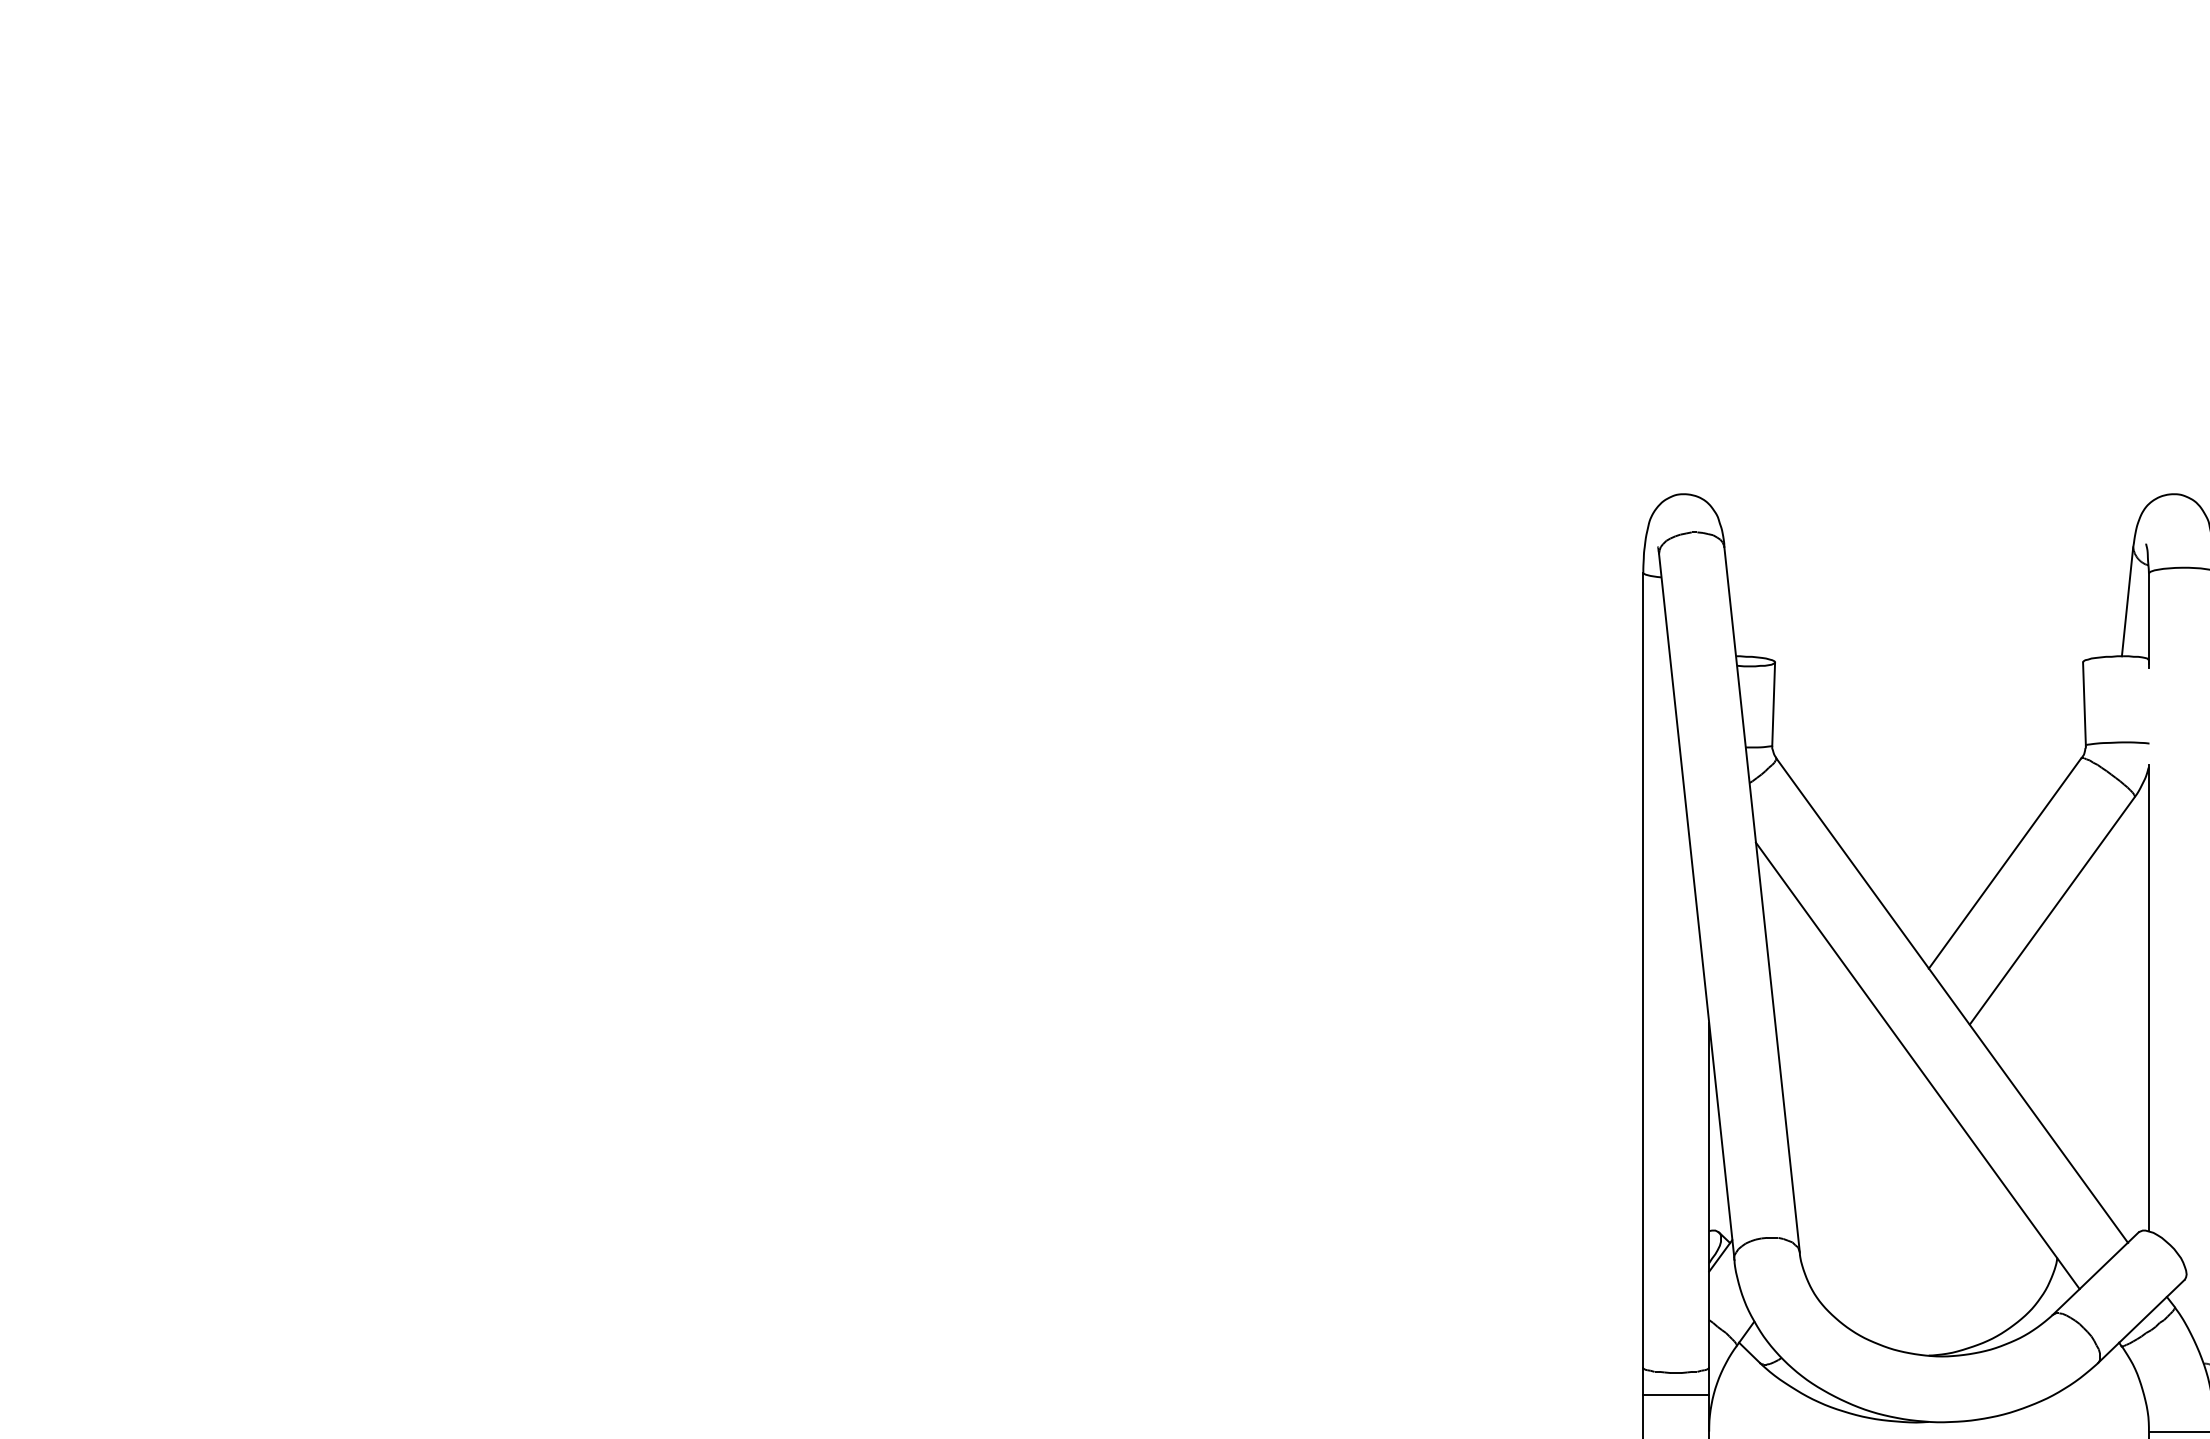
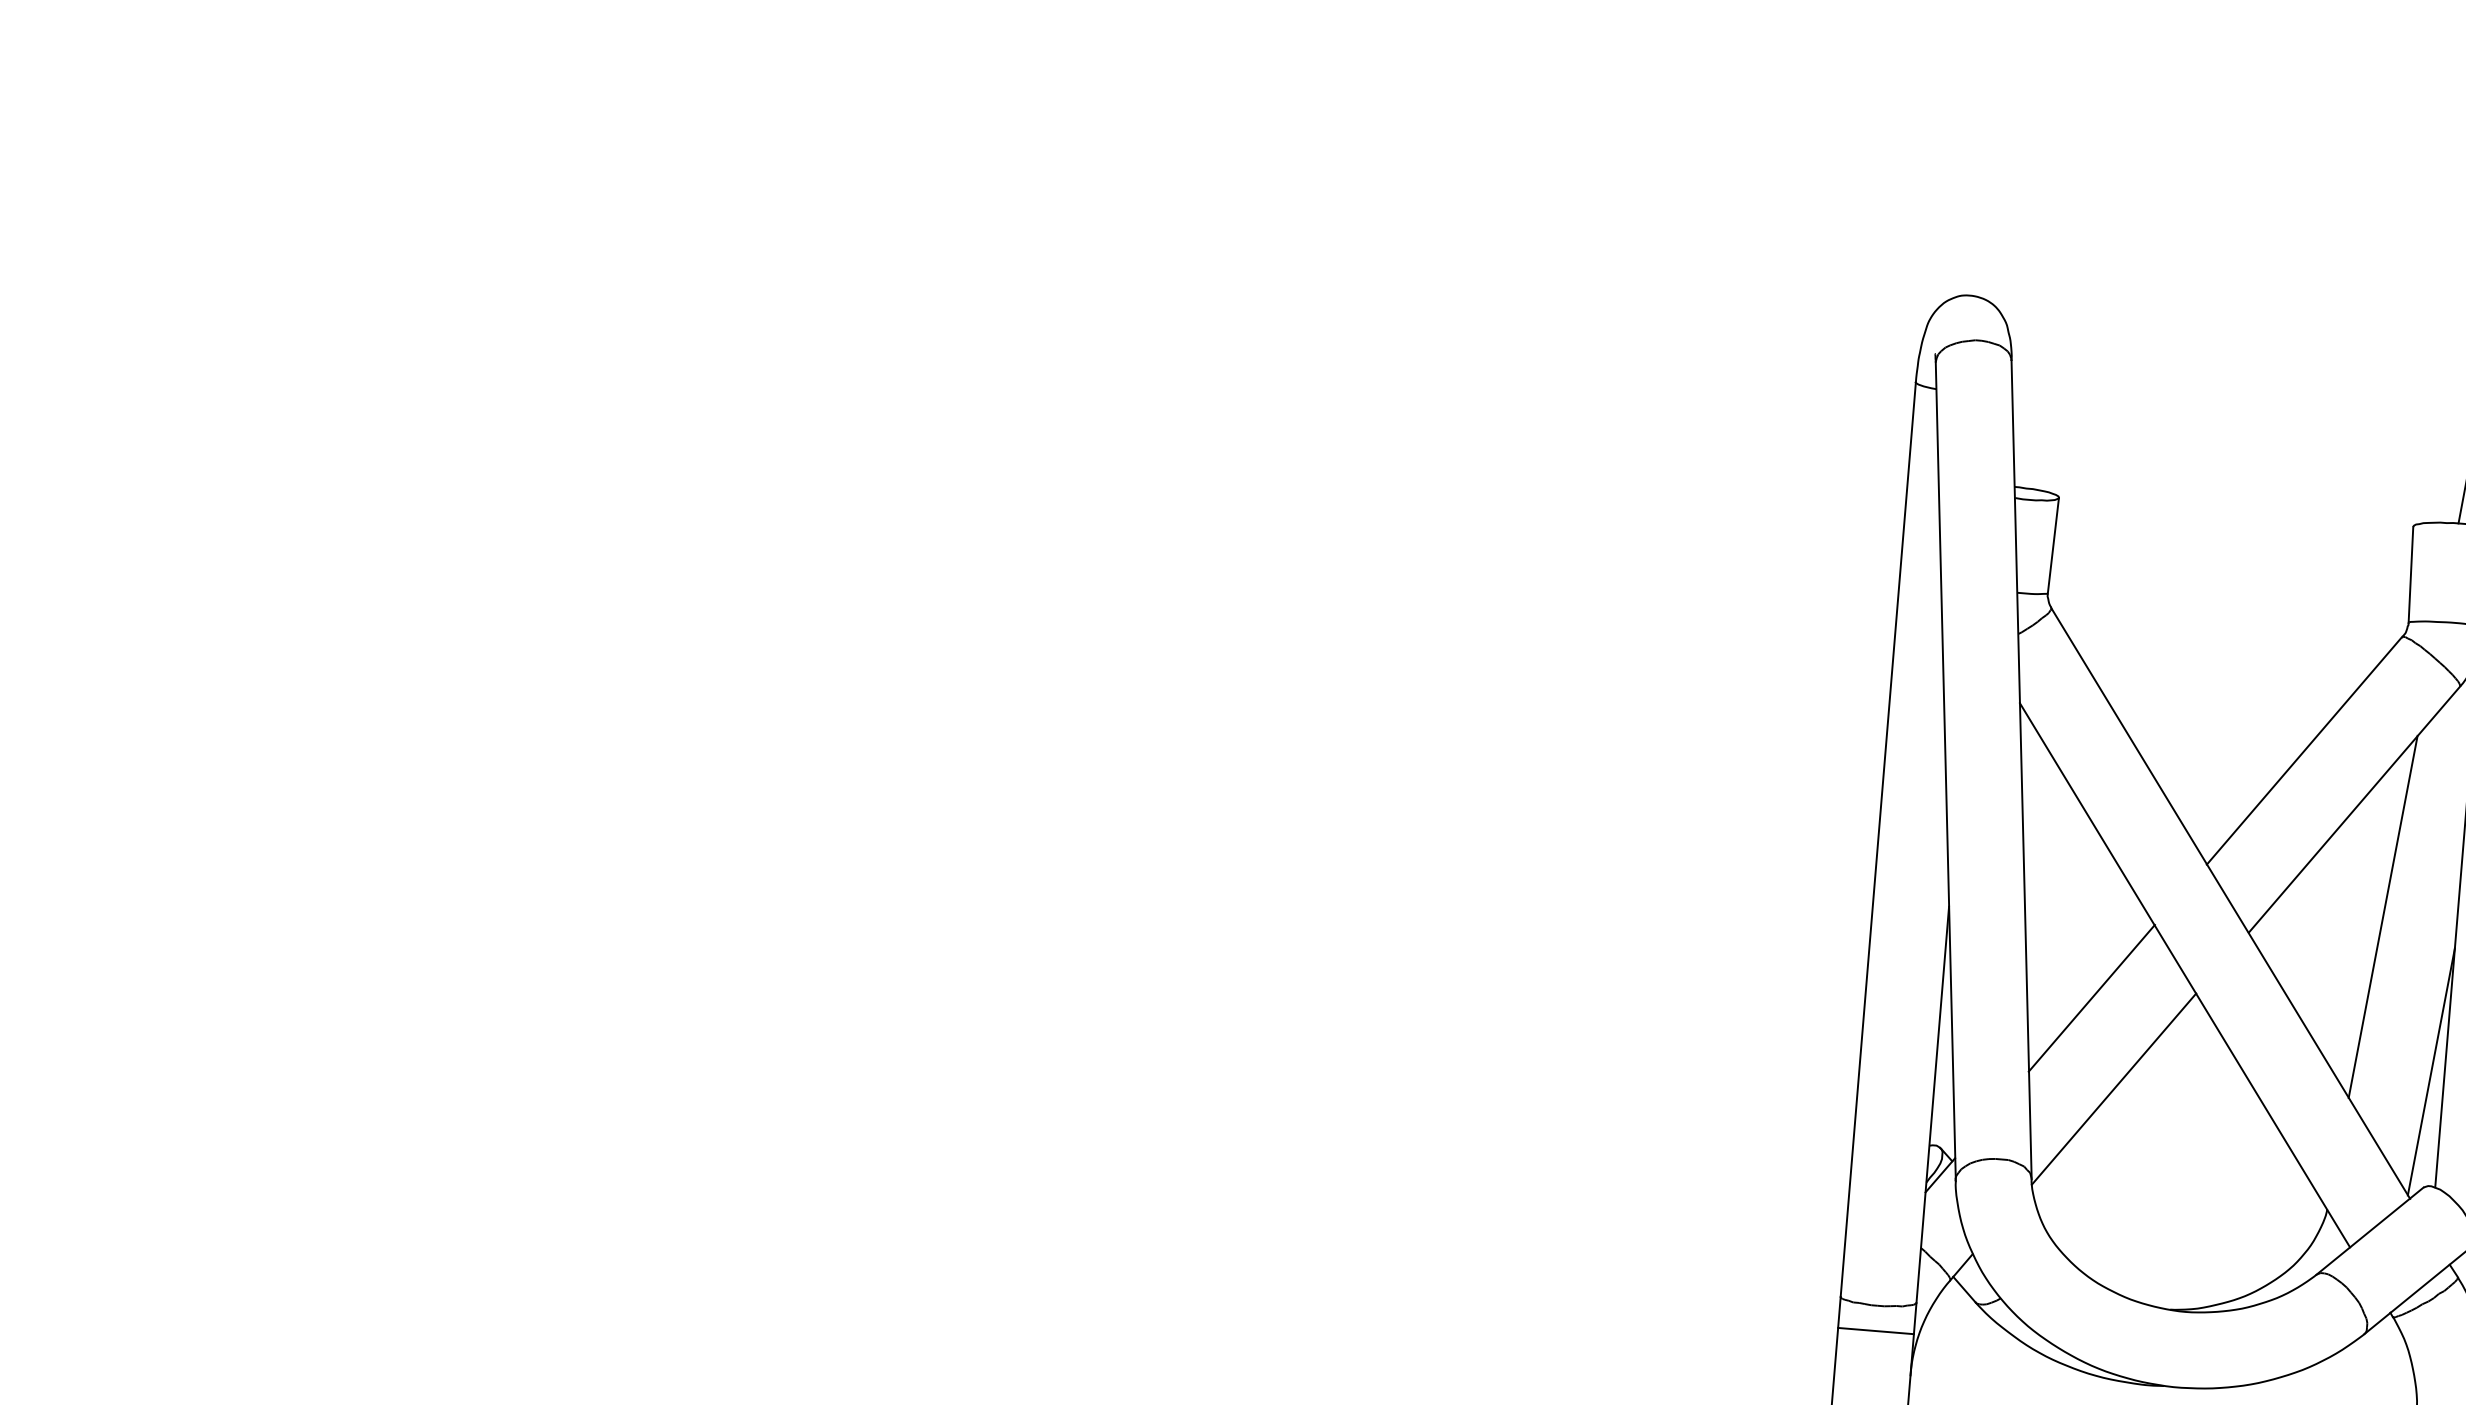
line: (2084, 1001) -> (2382, 917), added
line: (1838, 1092) -> (2091, 998), added
line: (2136, 1131) -> (2430, 1071), added
line: (1864, 1168) -> (2113, 1088), added

